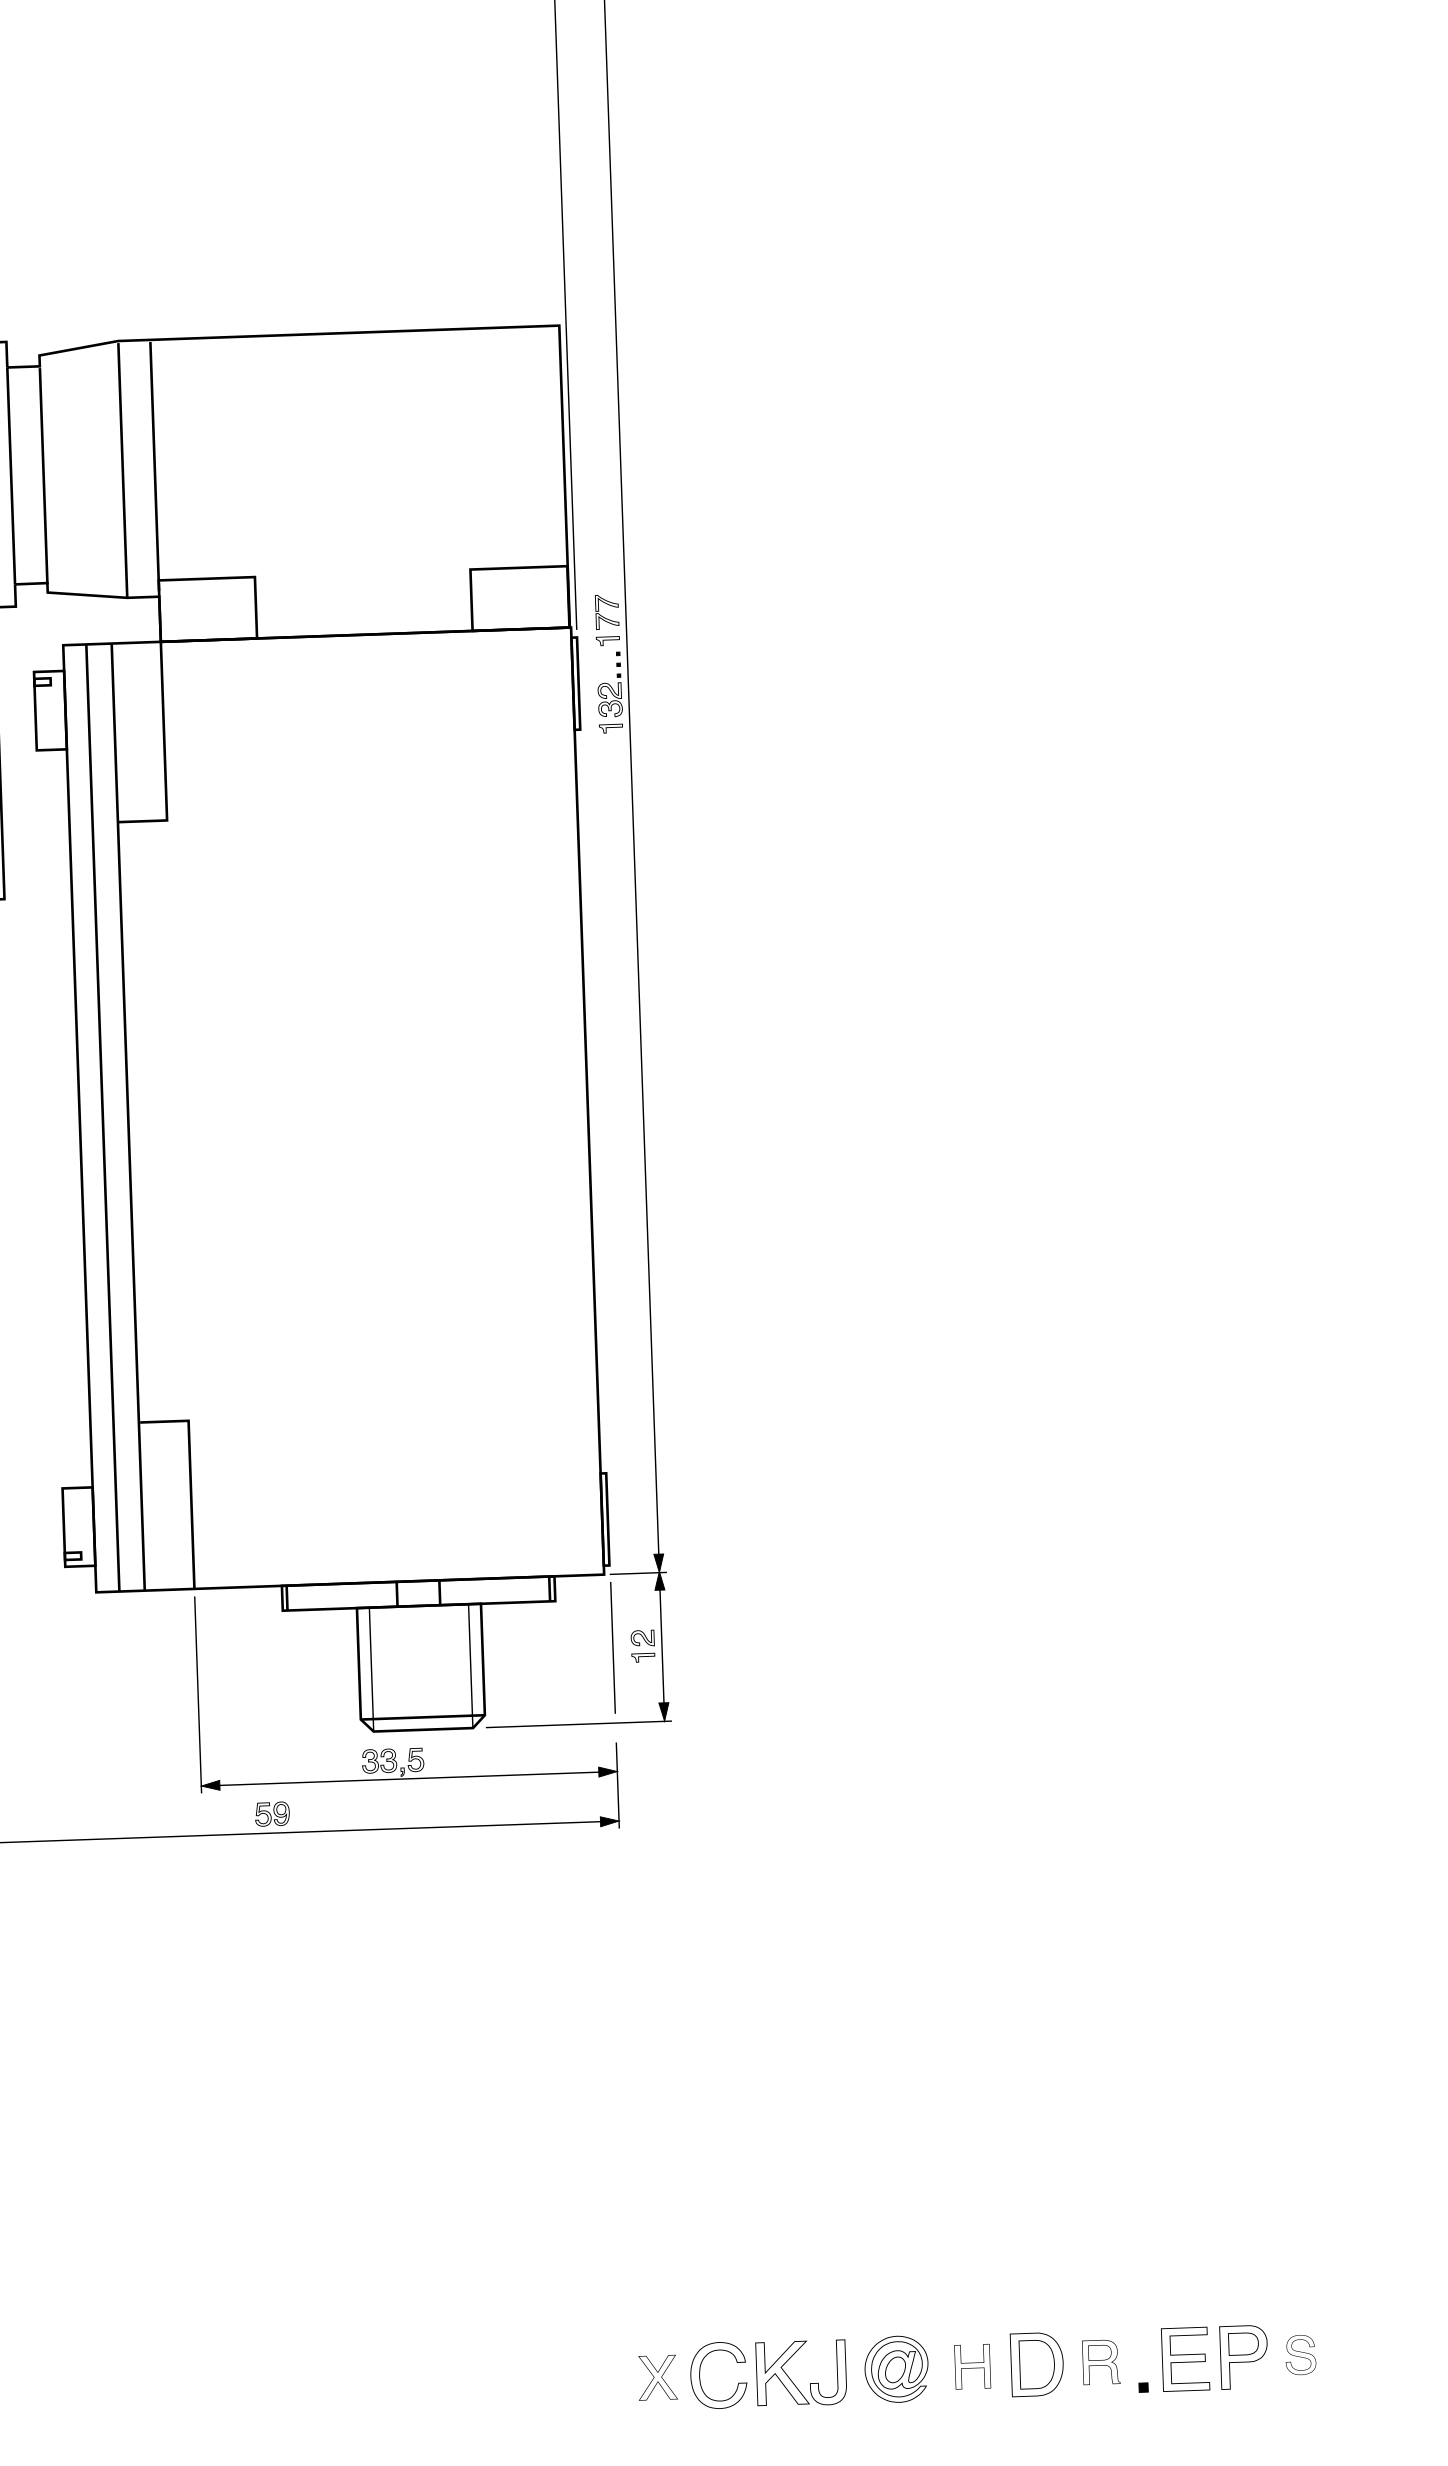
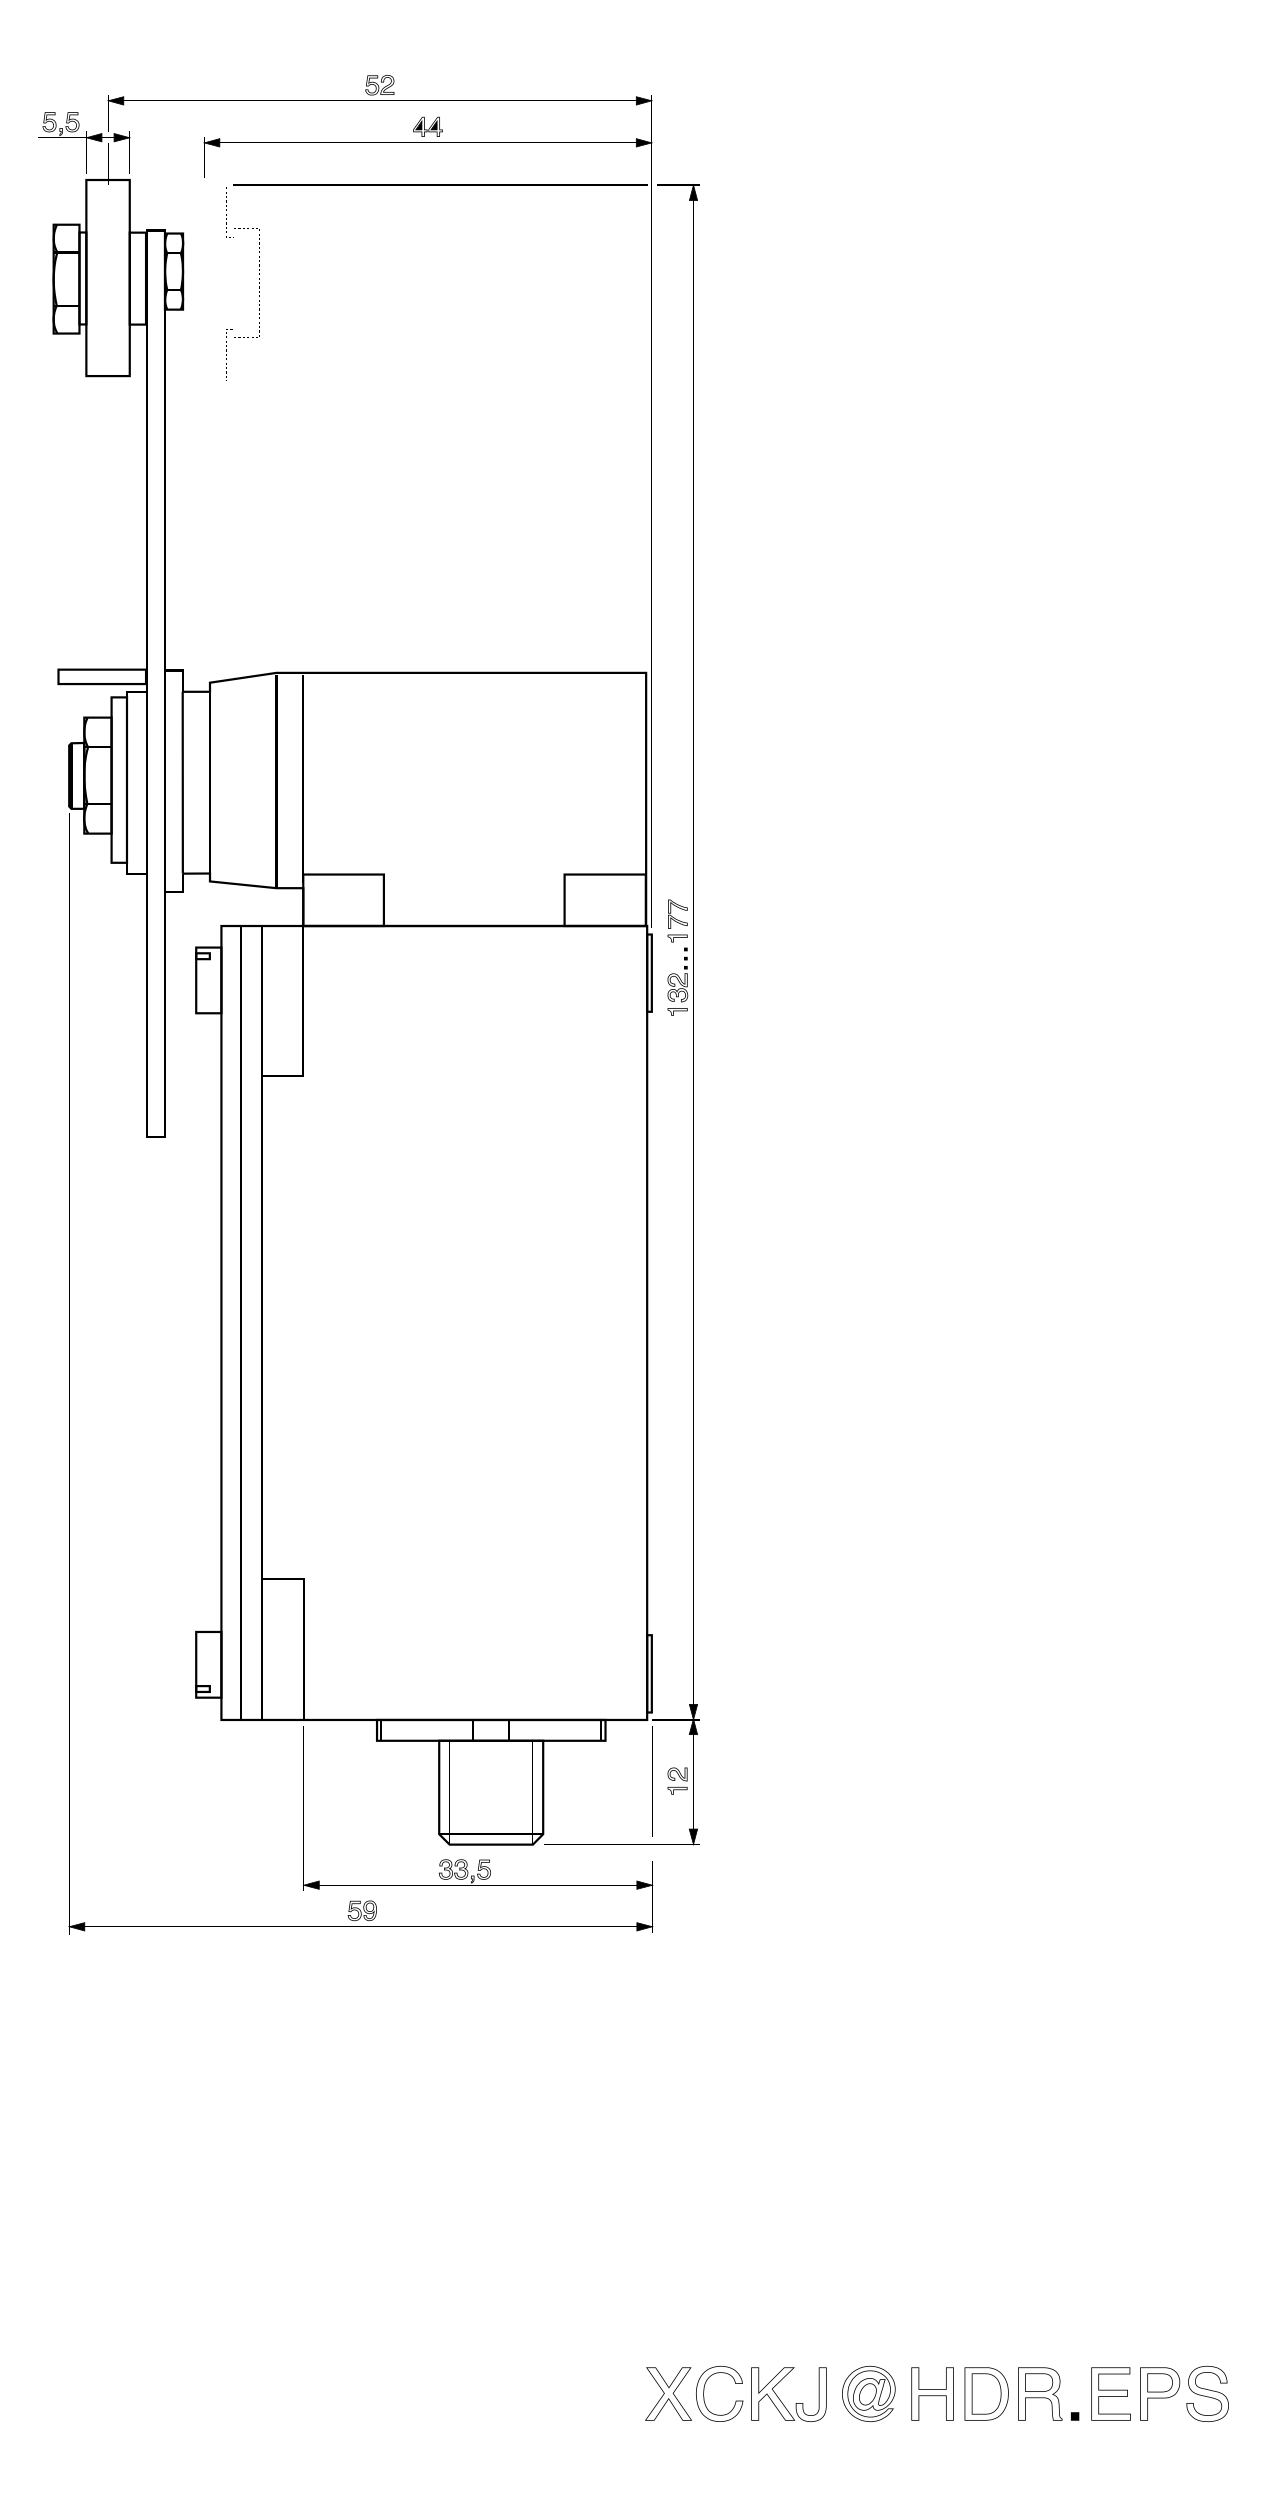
part: (1300, 2354) -> (1207, 2393), size x1.67
part: (1101, 2361) -> (1040, 2393), size x1.43
part: (972, 2366) -> (932, 2393), size x1.43
part: (657, 2377) -> (668, 2393), size x1.43

